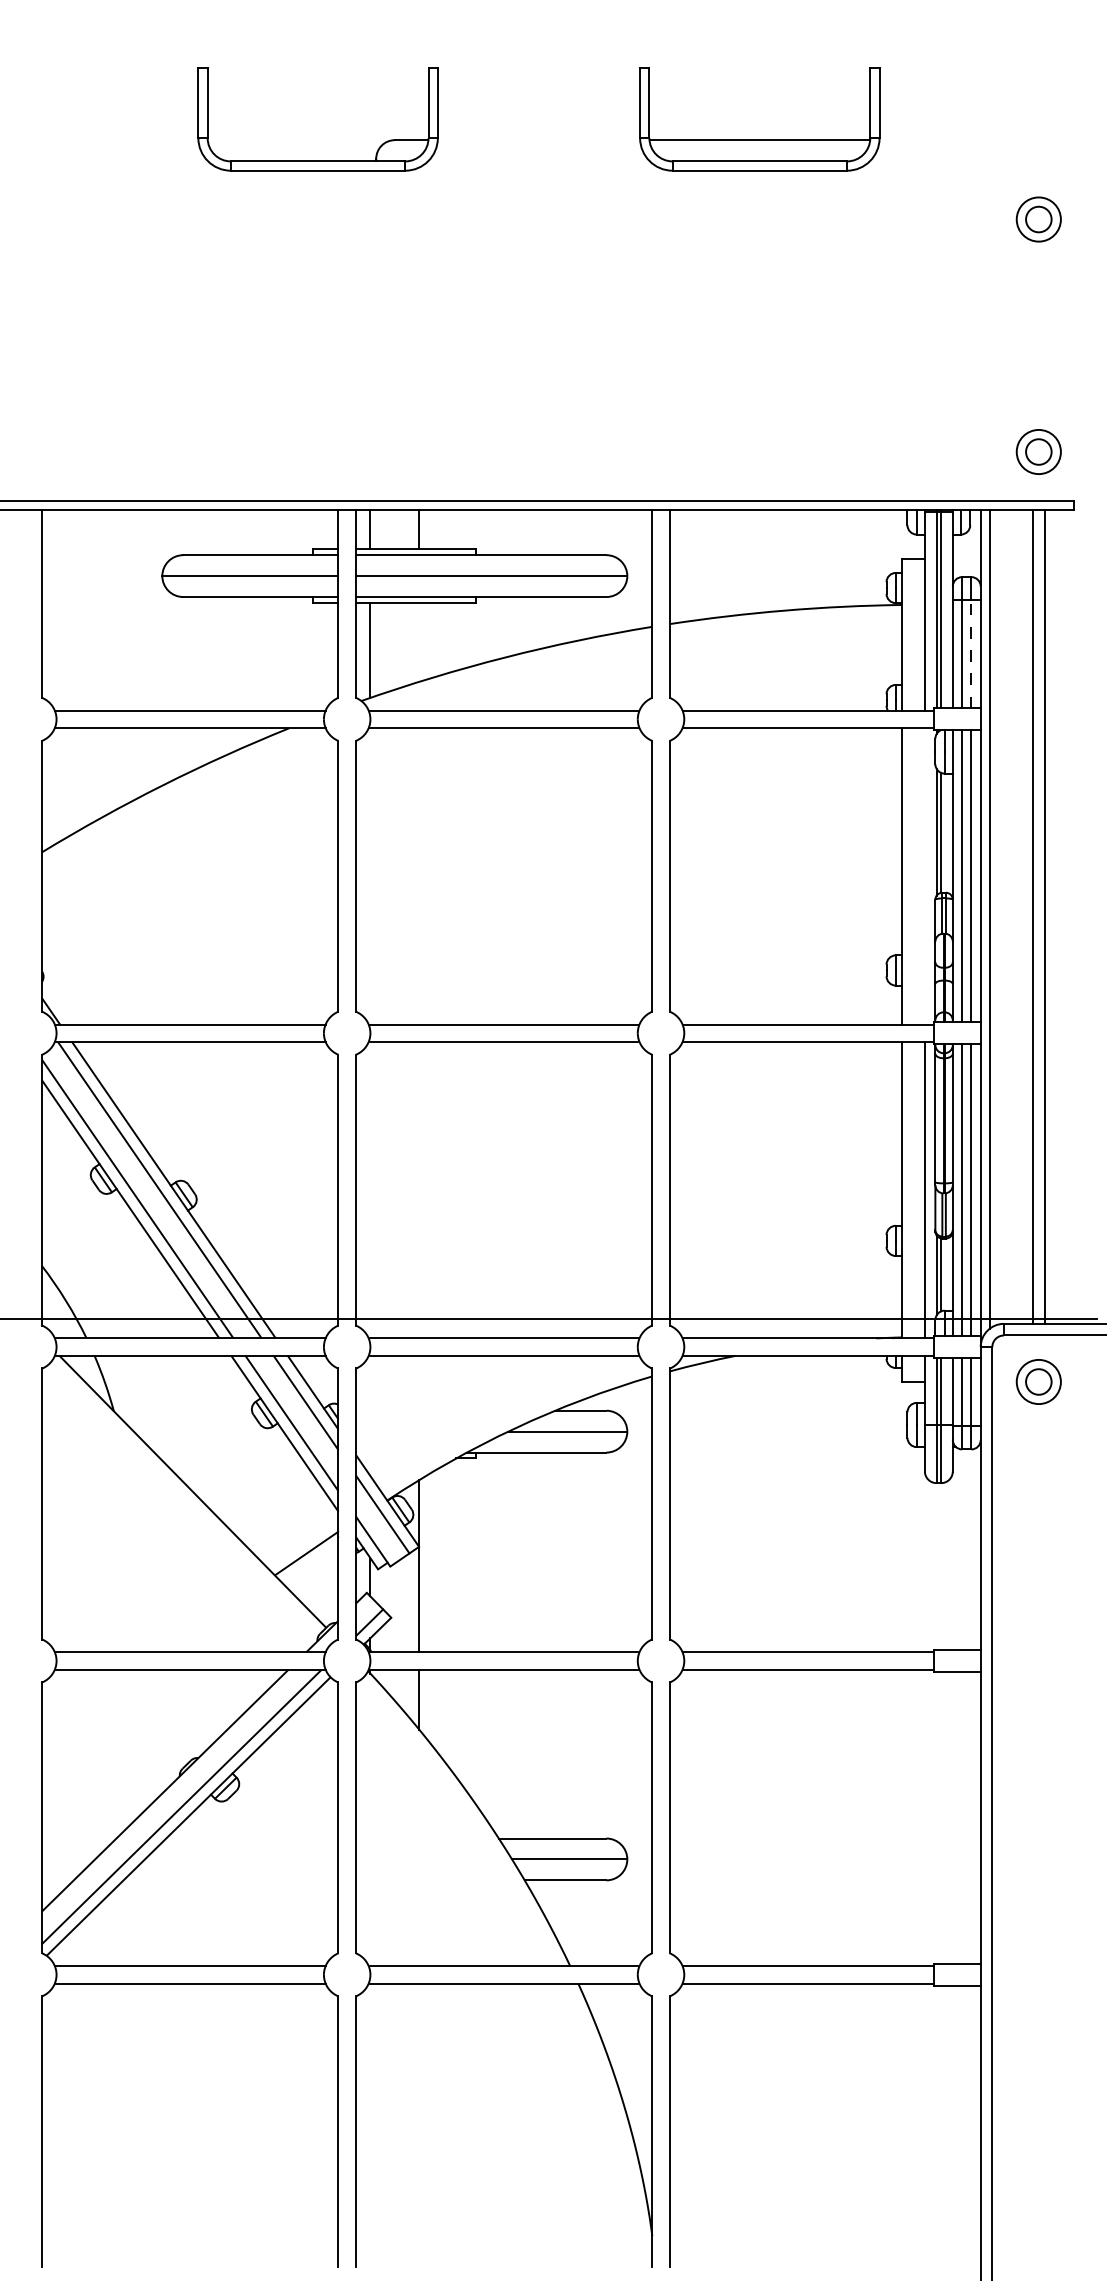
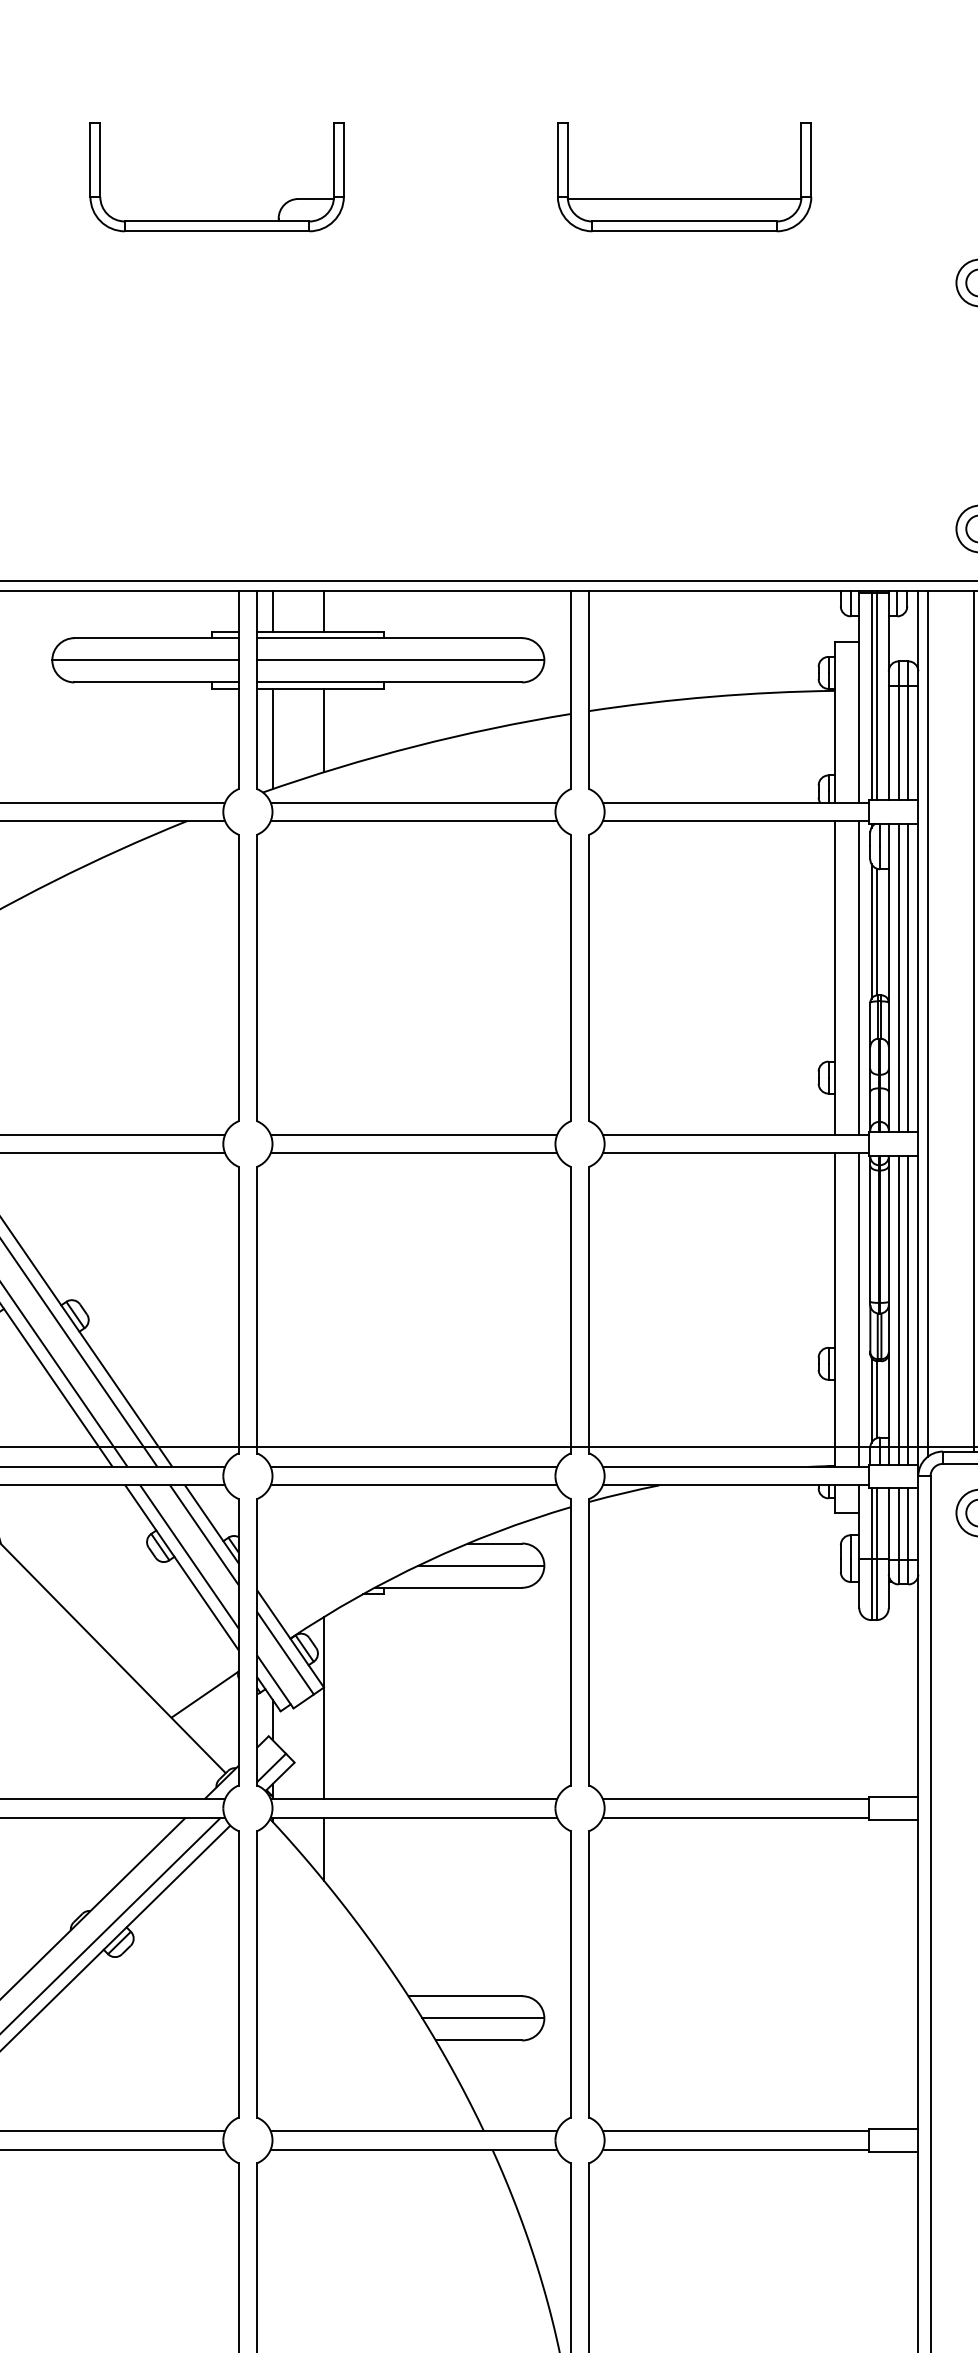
line: (419, 641) -> (324, 729), added
line: (971, 654) -> (908, 743), dashed -> solid
line: (924, 876) -> (858, 978), added

